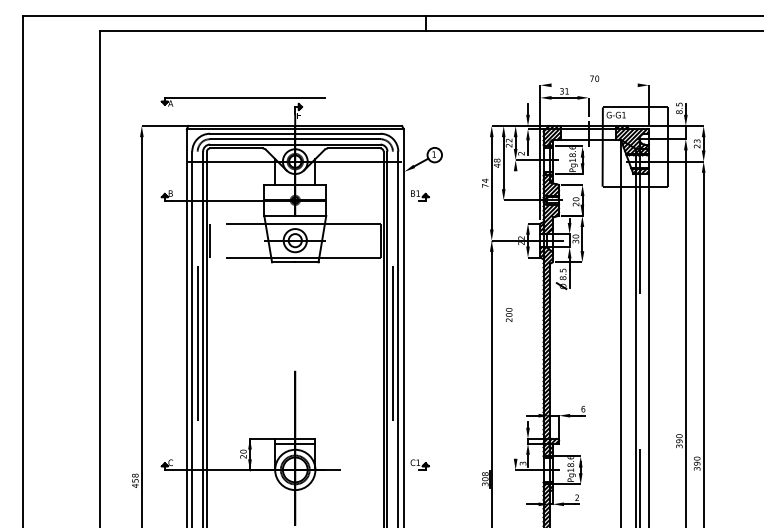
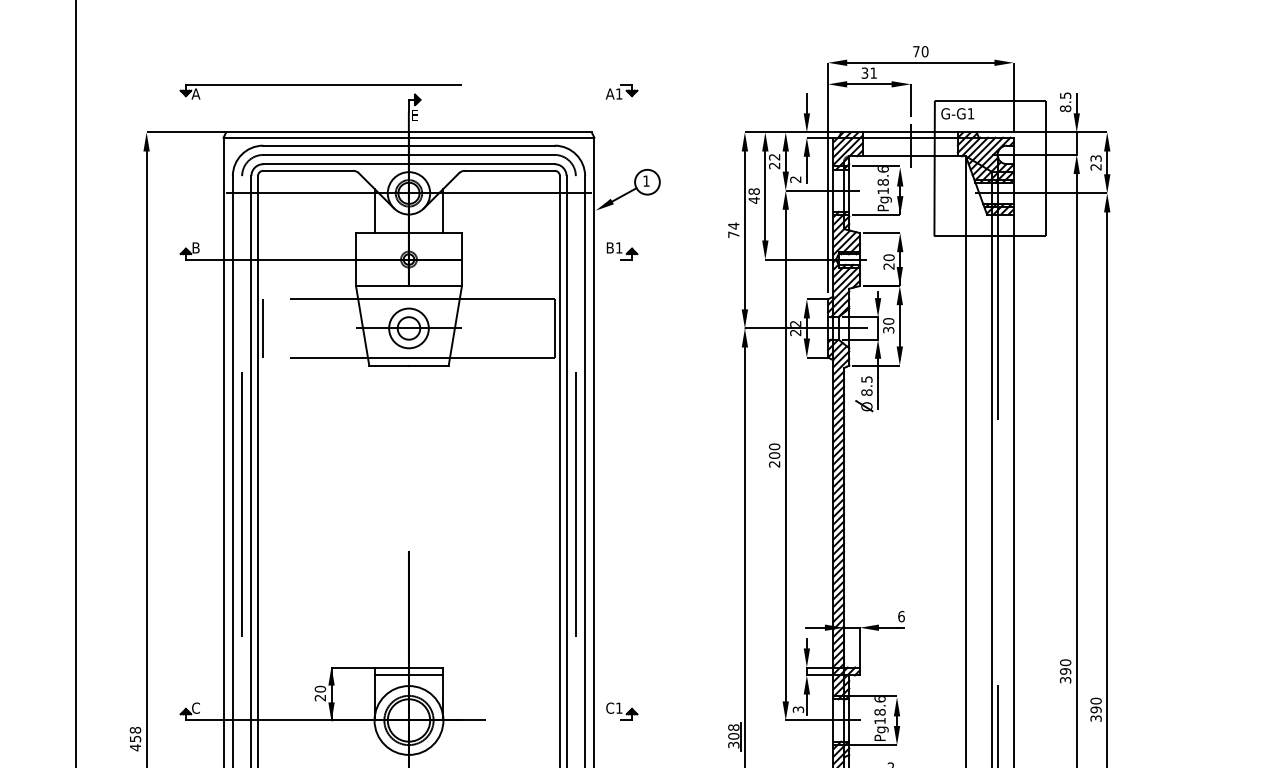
line: (594, 85) -> (920, 63), added
part: (419, 101) -> (621, 90), added
line: (515, 314) -> (785, 454), added

